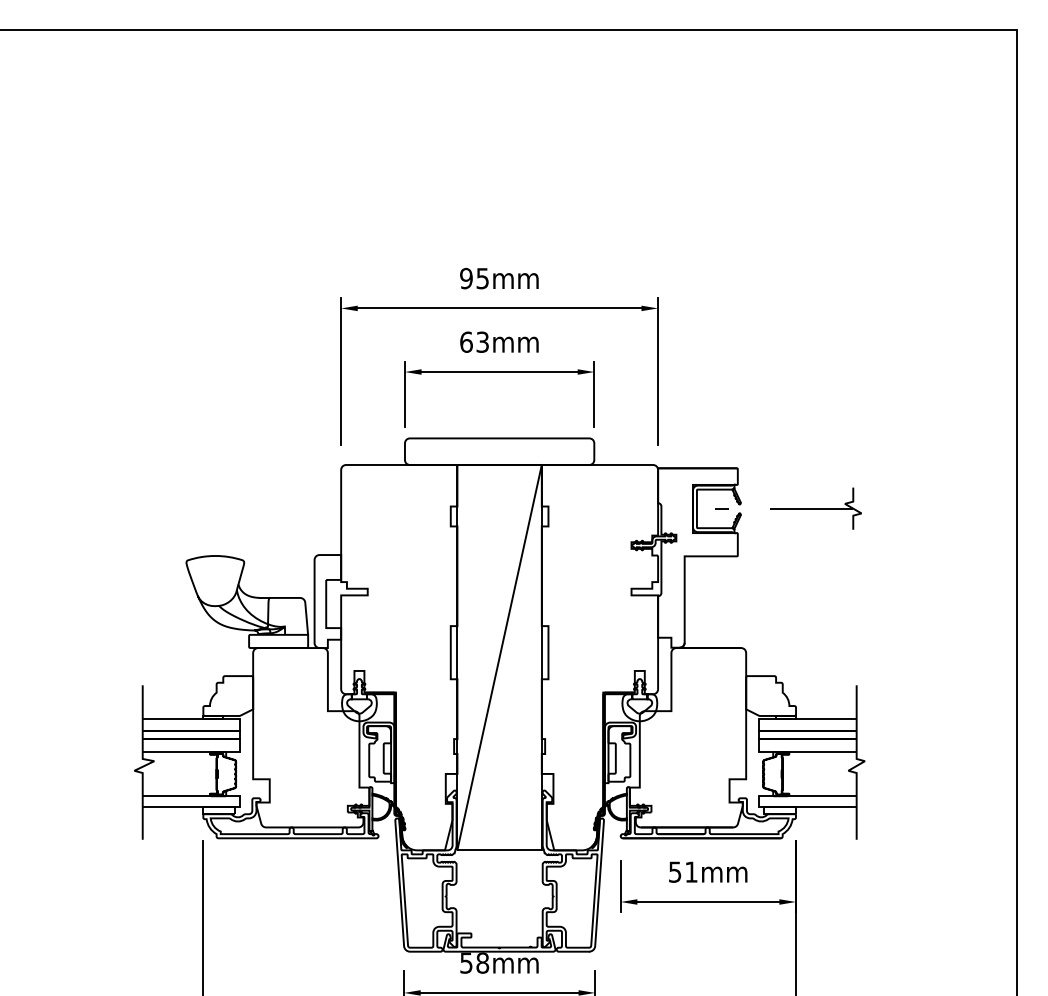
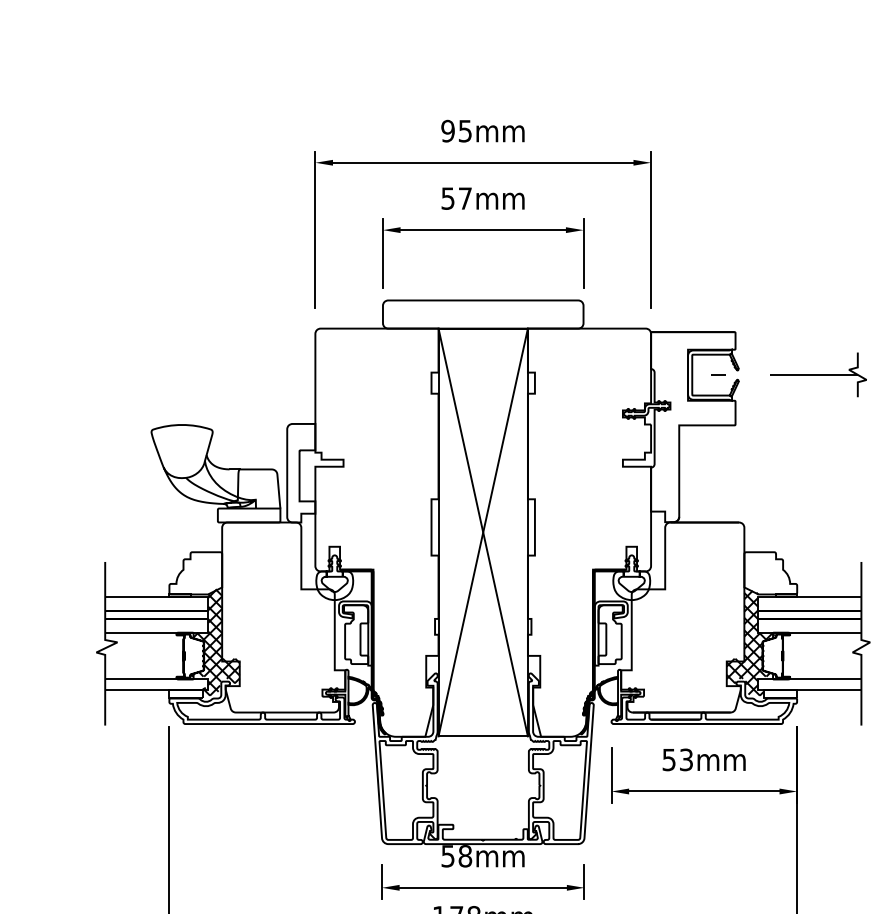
text: (474, 341) -> (456, 197), 63mm -> 57mm
line: (499, 656) -> (483, 531), added
hatch: (751, 759) -> (750, 640), added
hatch: (246, 761) -> (215, 642), added
text: (691, 871) -> (686, 759), 51mm -> 53mm

